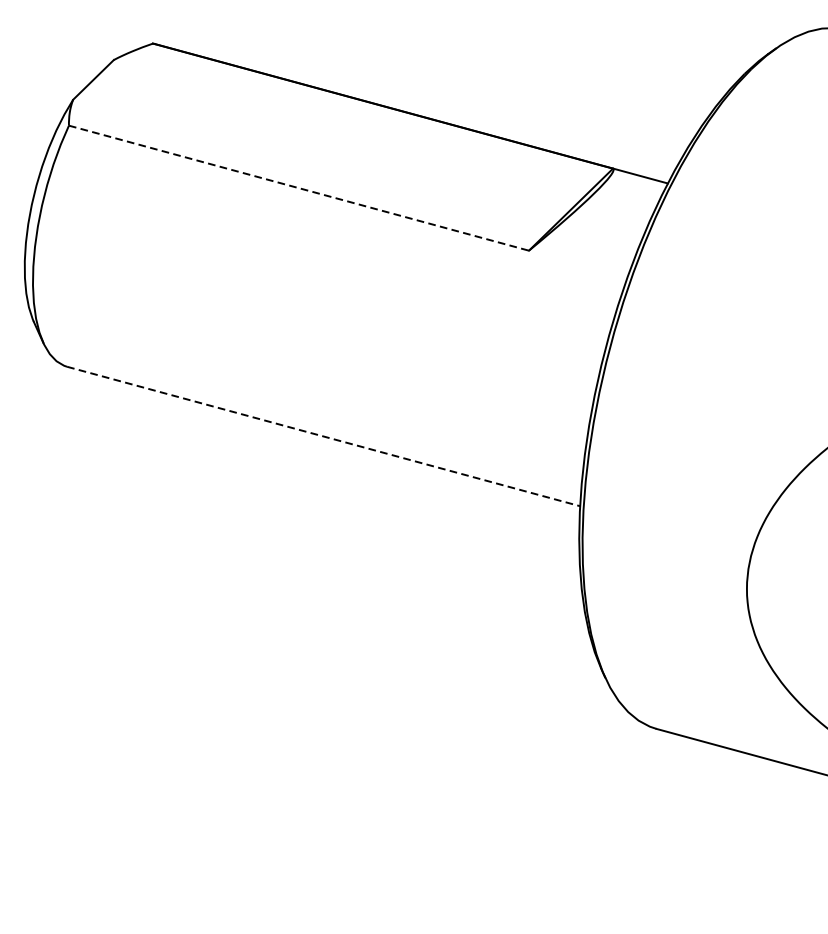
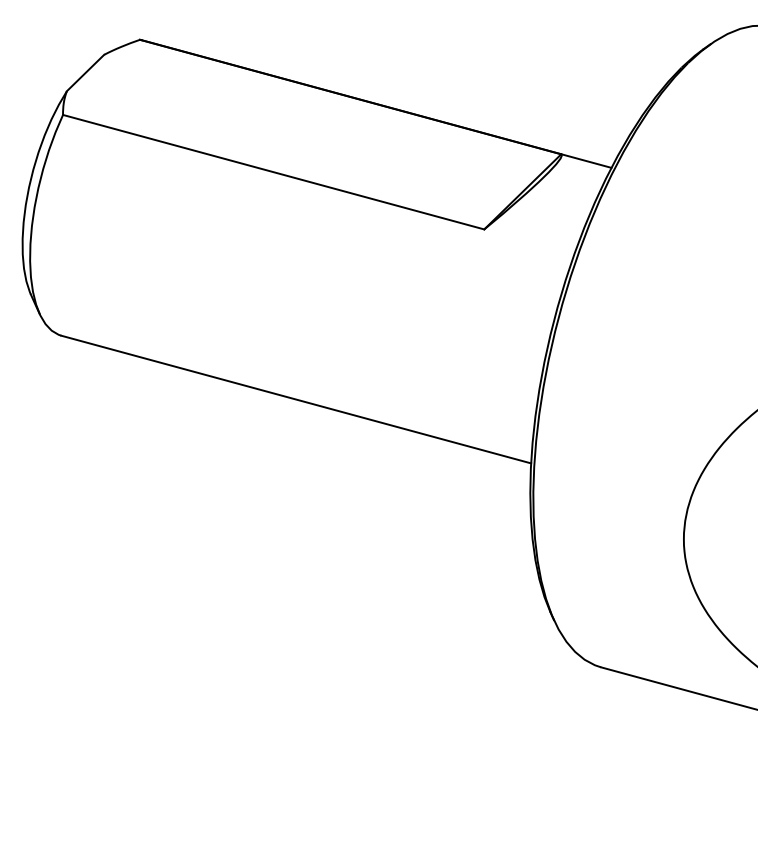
line: (299, 188) -> (274, 172), dashed -> solid
line: (323, 436) -> (296, 399), dashed -> solid

